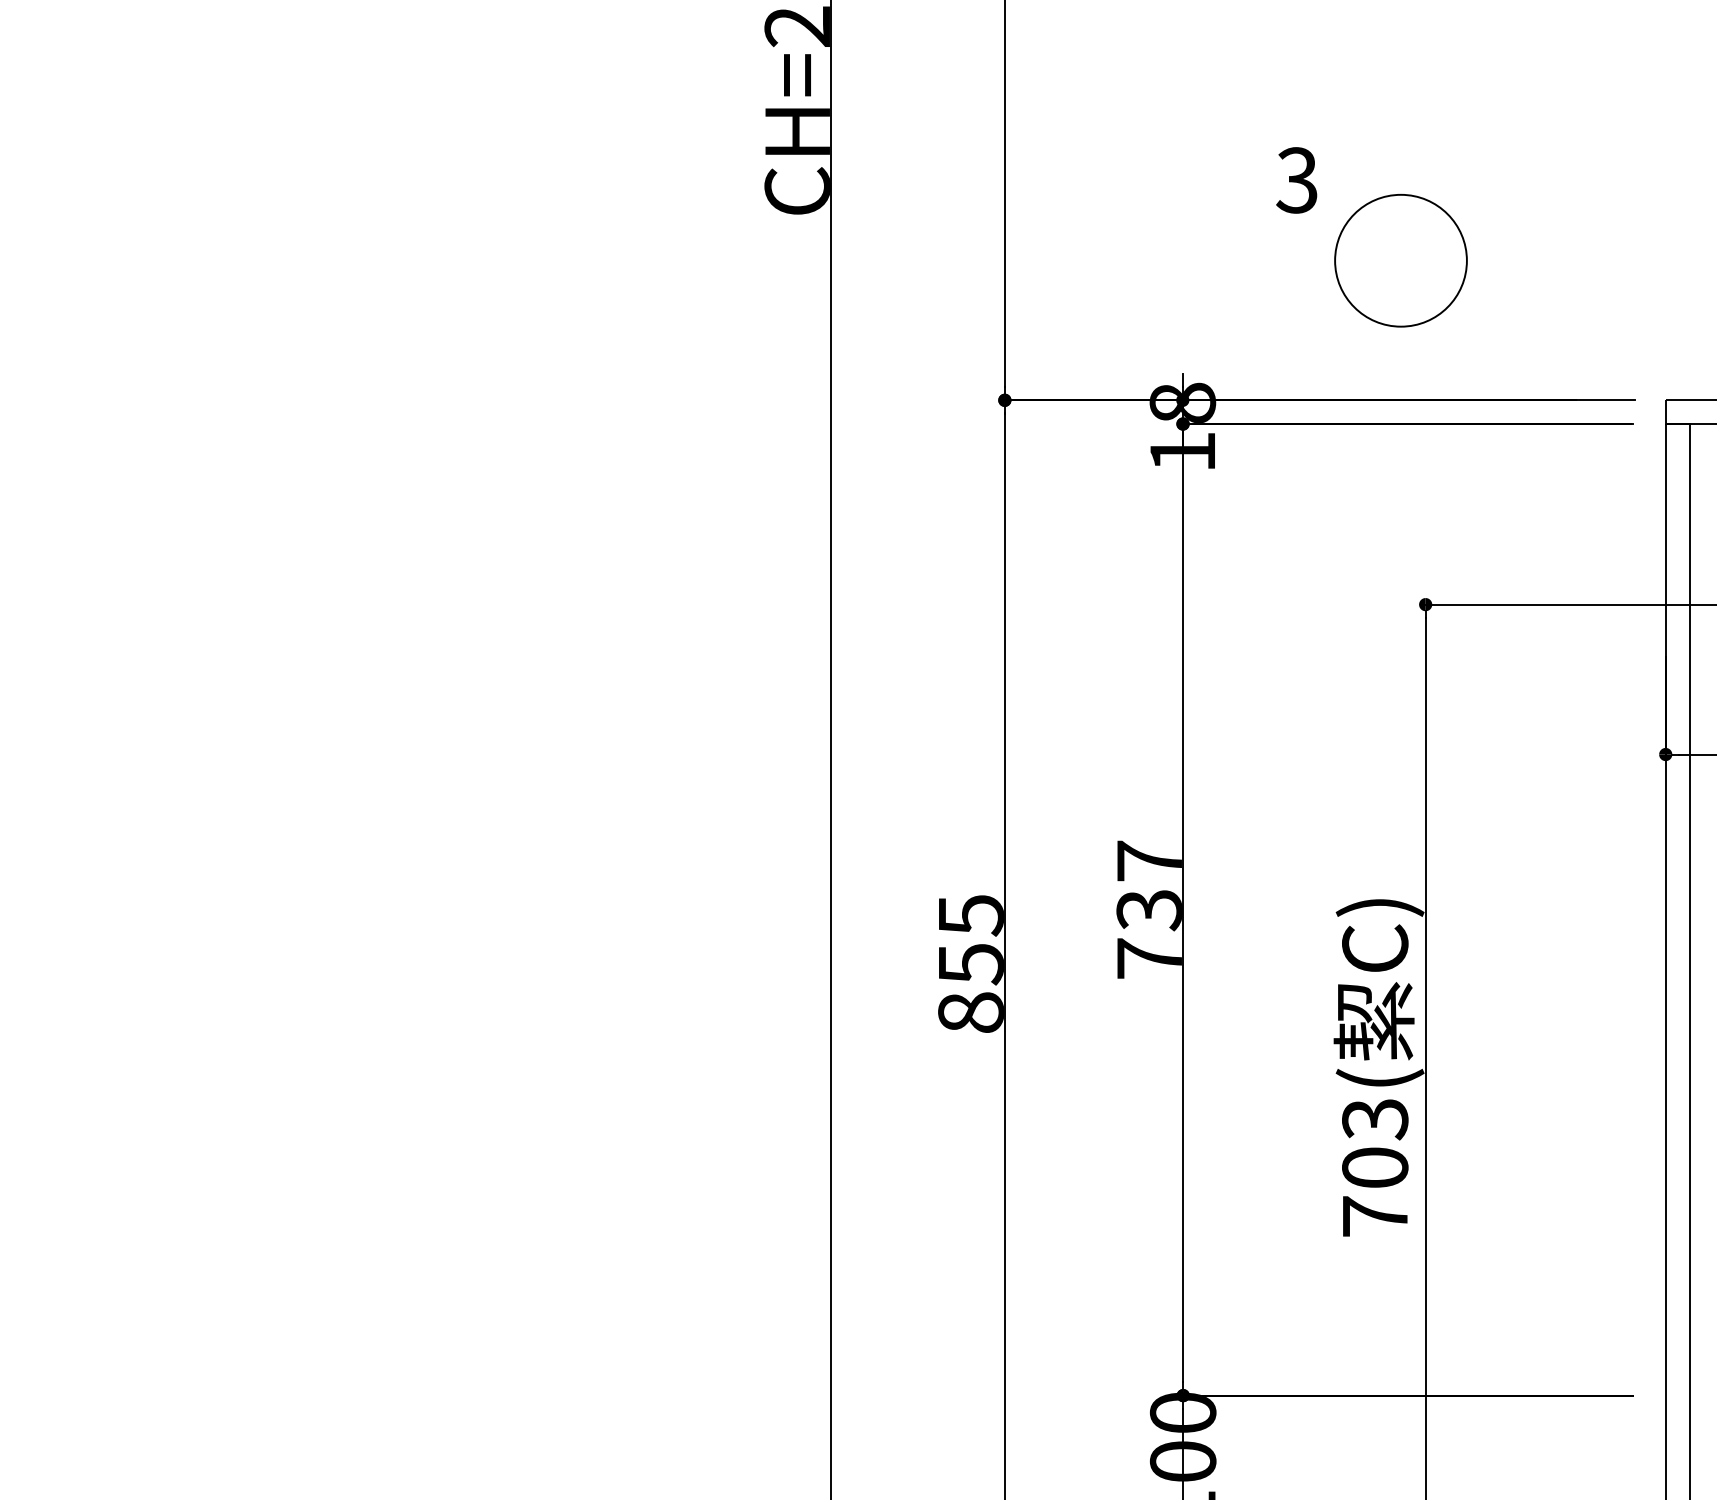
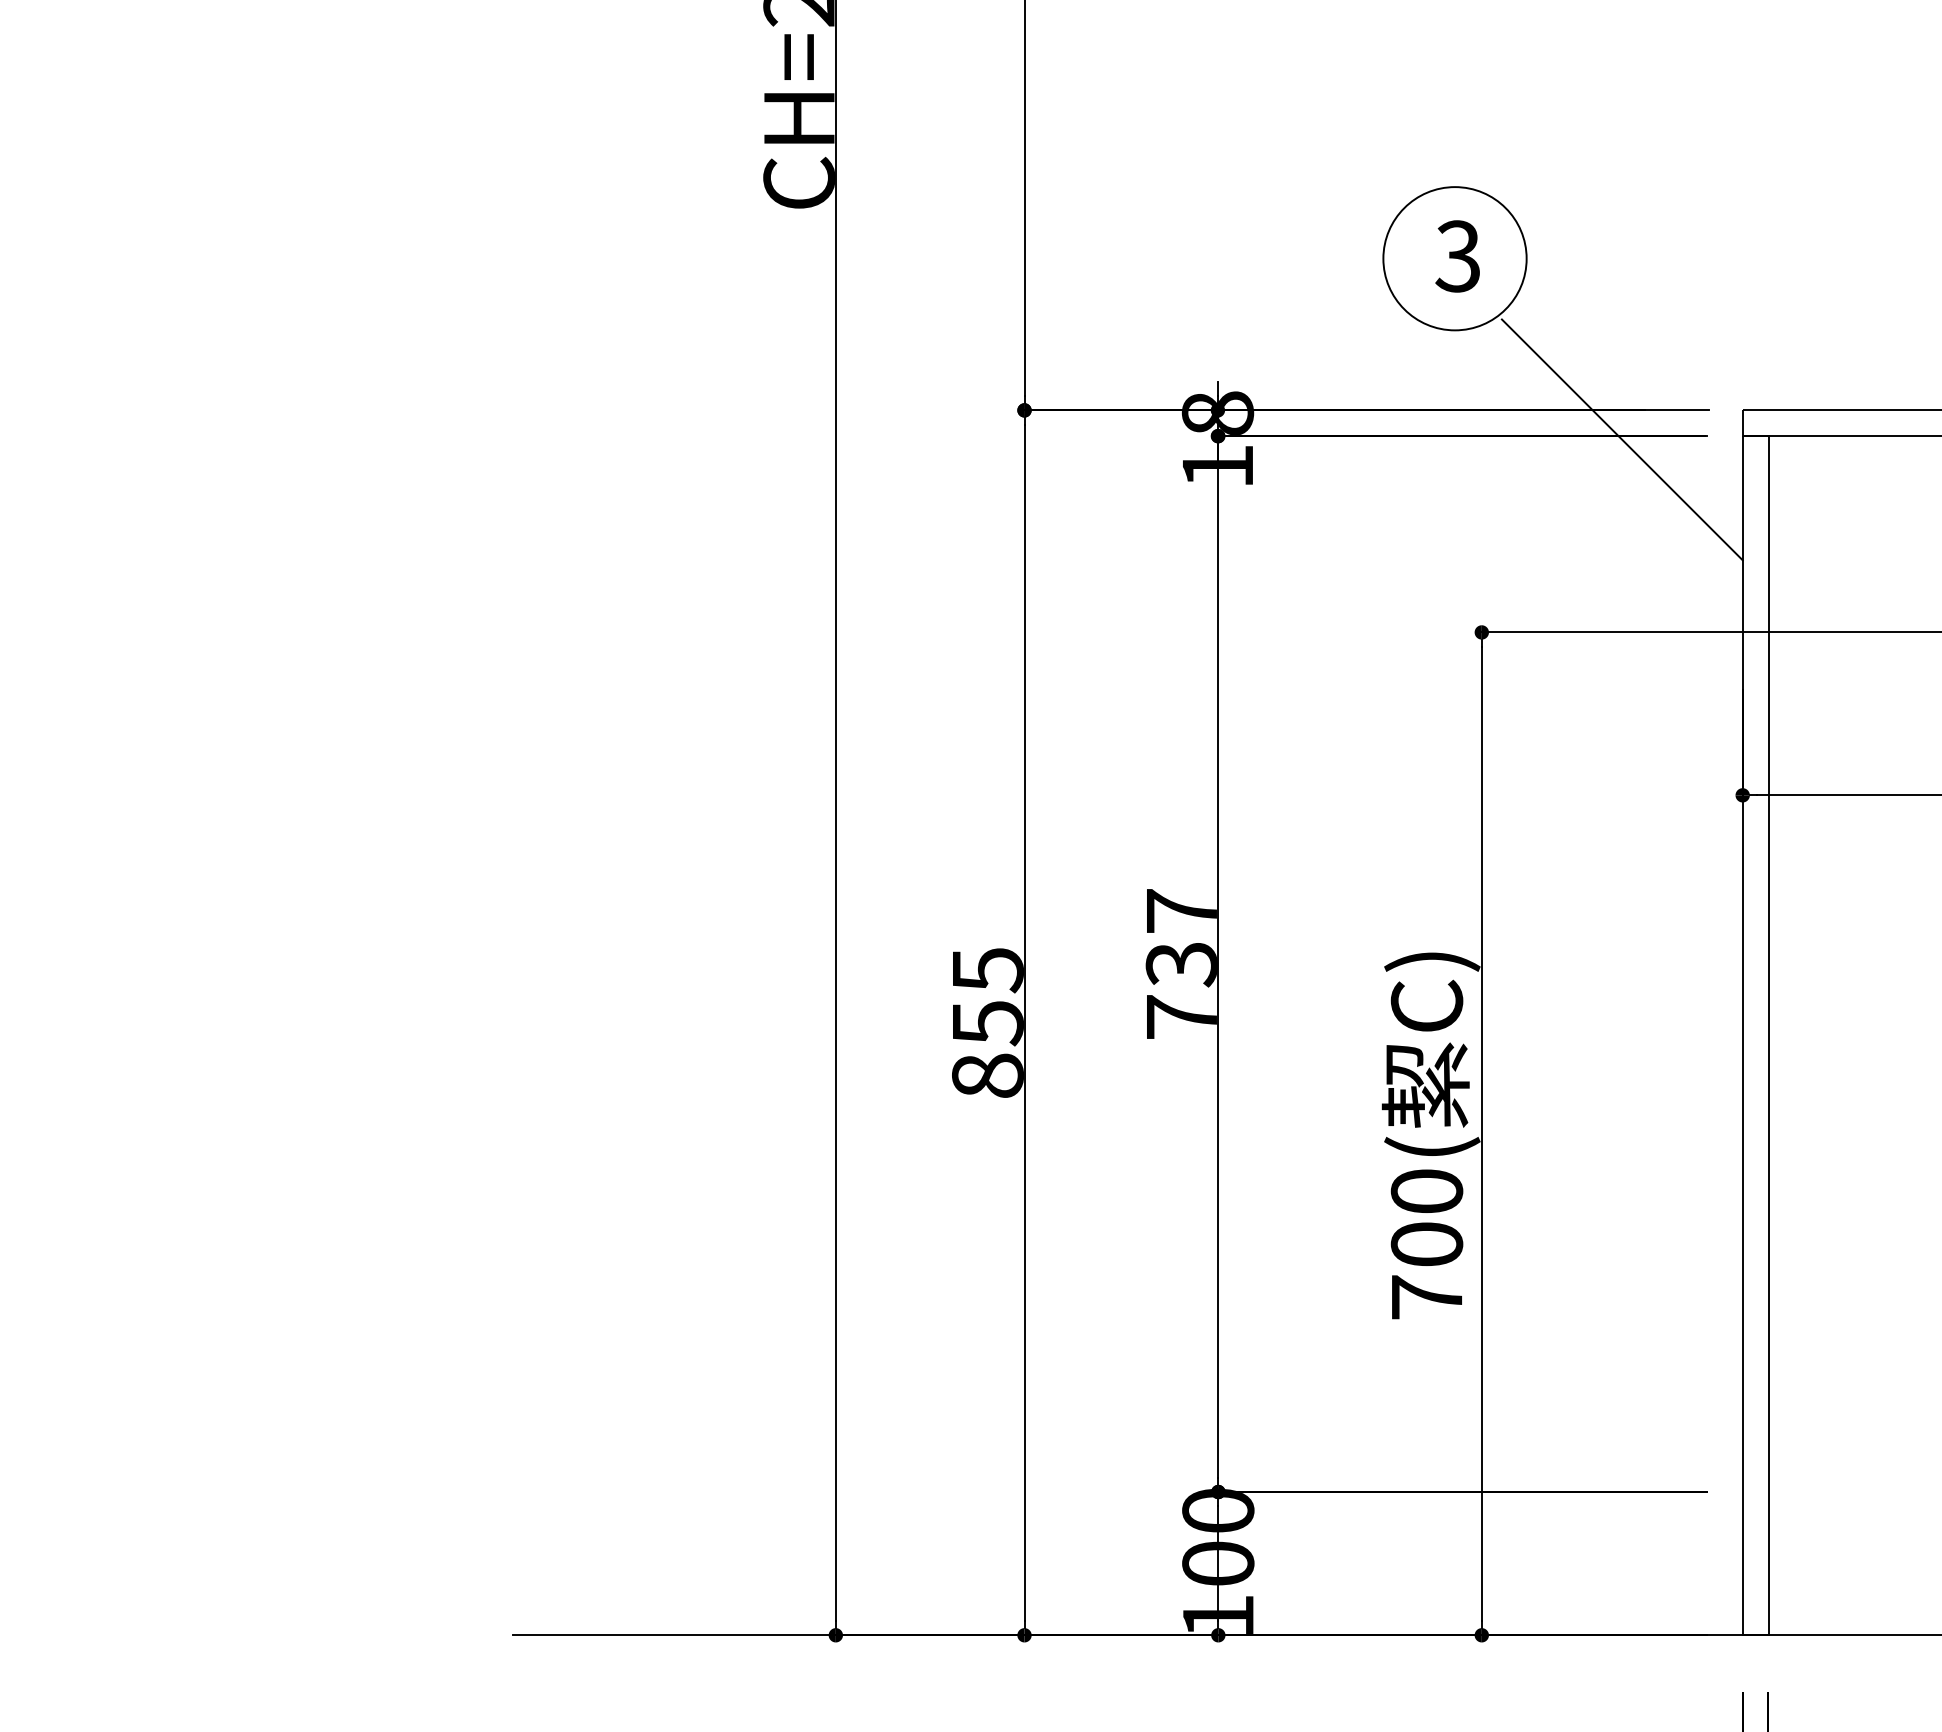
text: (1296, 180) -> (1457, 256), moved
line: (1554, 427) -> (1621, 439), added
text: (1374, 1119) -> (1426, 1191), 703( -> 700(

